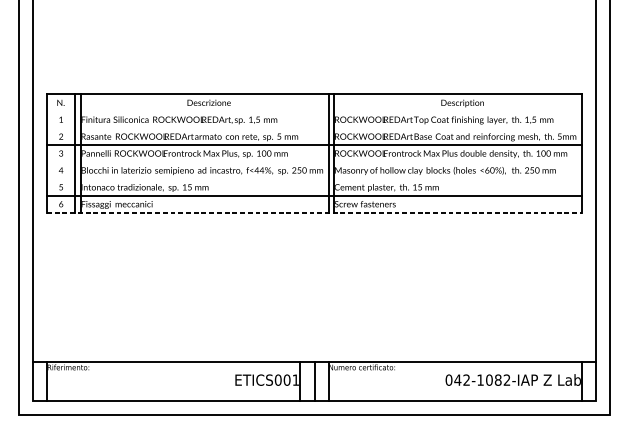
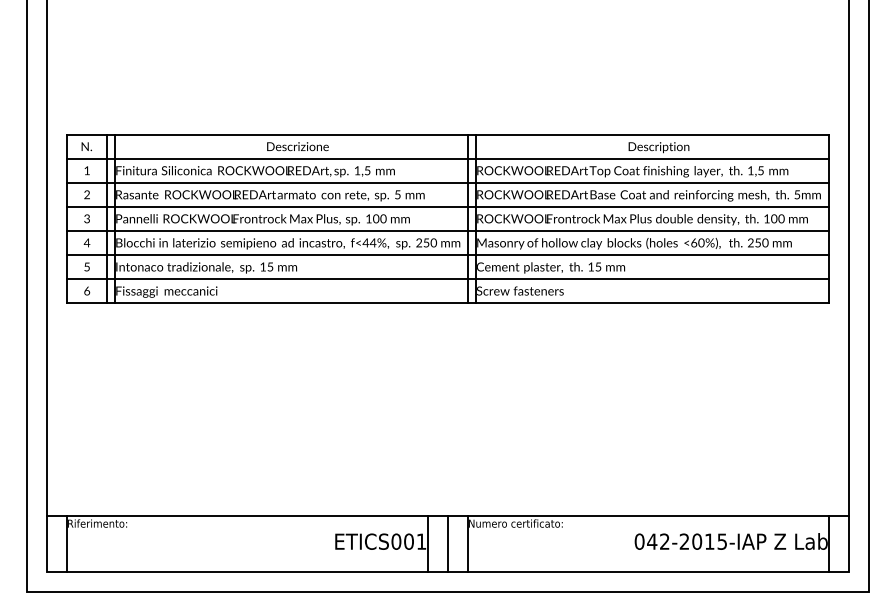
line: (314, 111) -> (447, 158), added
line: (314, 128) -> (447, 182), added
line: (314, 161) -> (447, 230), added
line: (314, 178) -> (447, 254), added
line: (314, 212) -> (448, 303), dashed -> solid
text: (493, 380) -> (702, 541), 042-1082-IAP -> 042-2015-IAP

